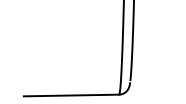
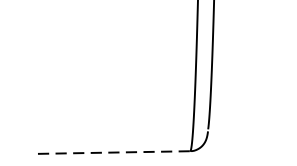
line: (71, 95) -> (114, 152), solid -> dashed

